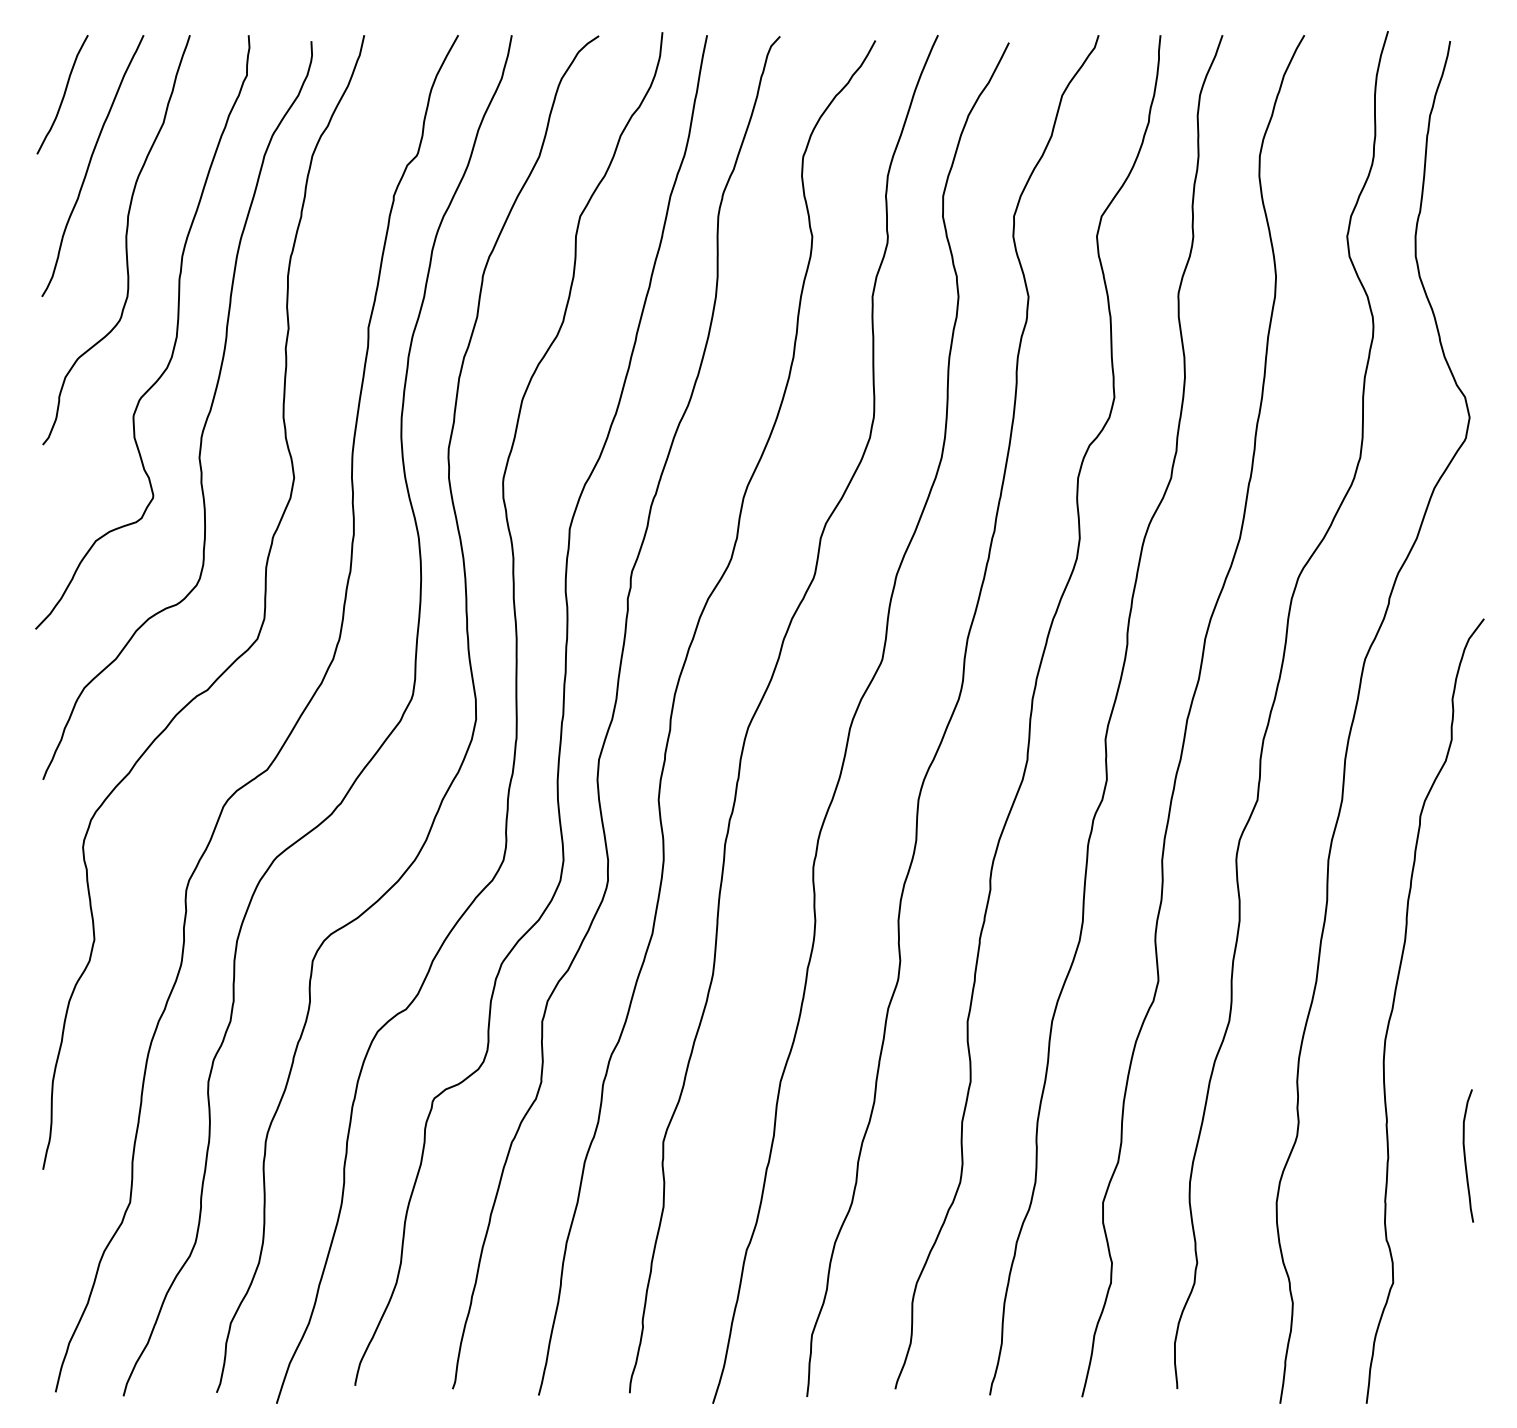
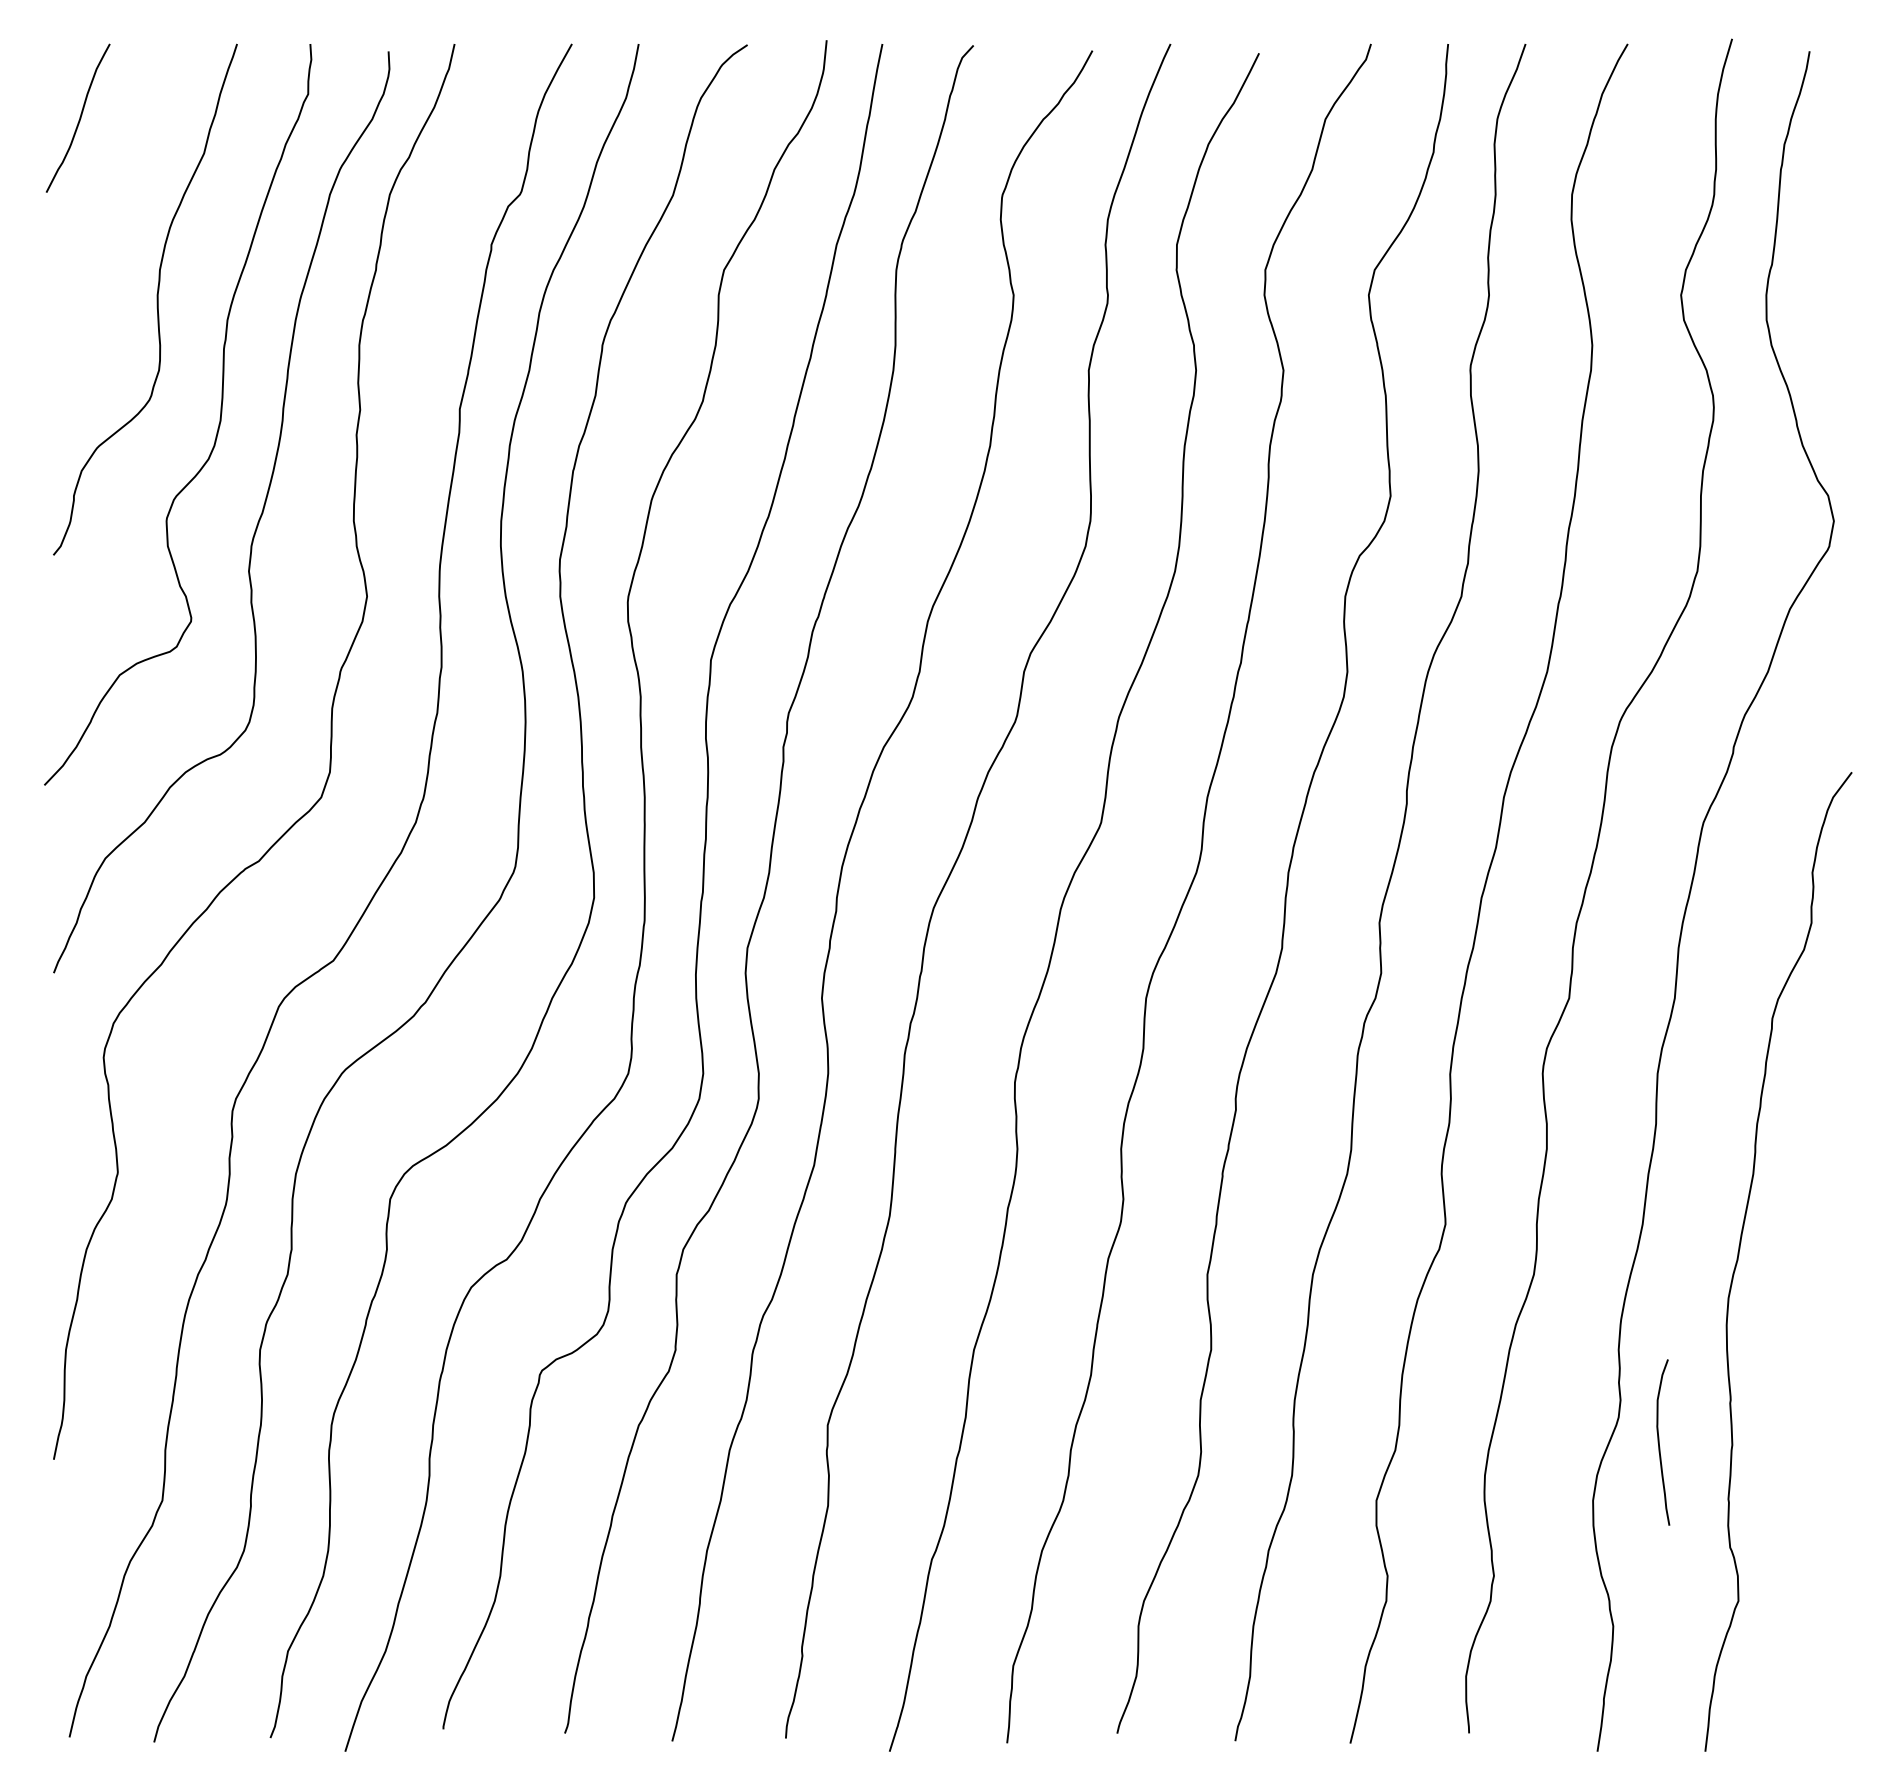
curve: (90, 164) -> (112, 205), removed
curve: (1465, 1155) -> (1659, 1442), moved

